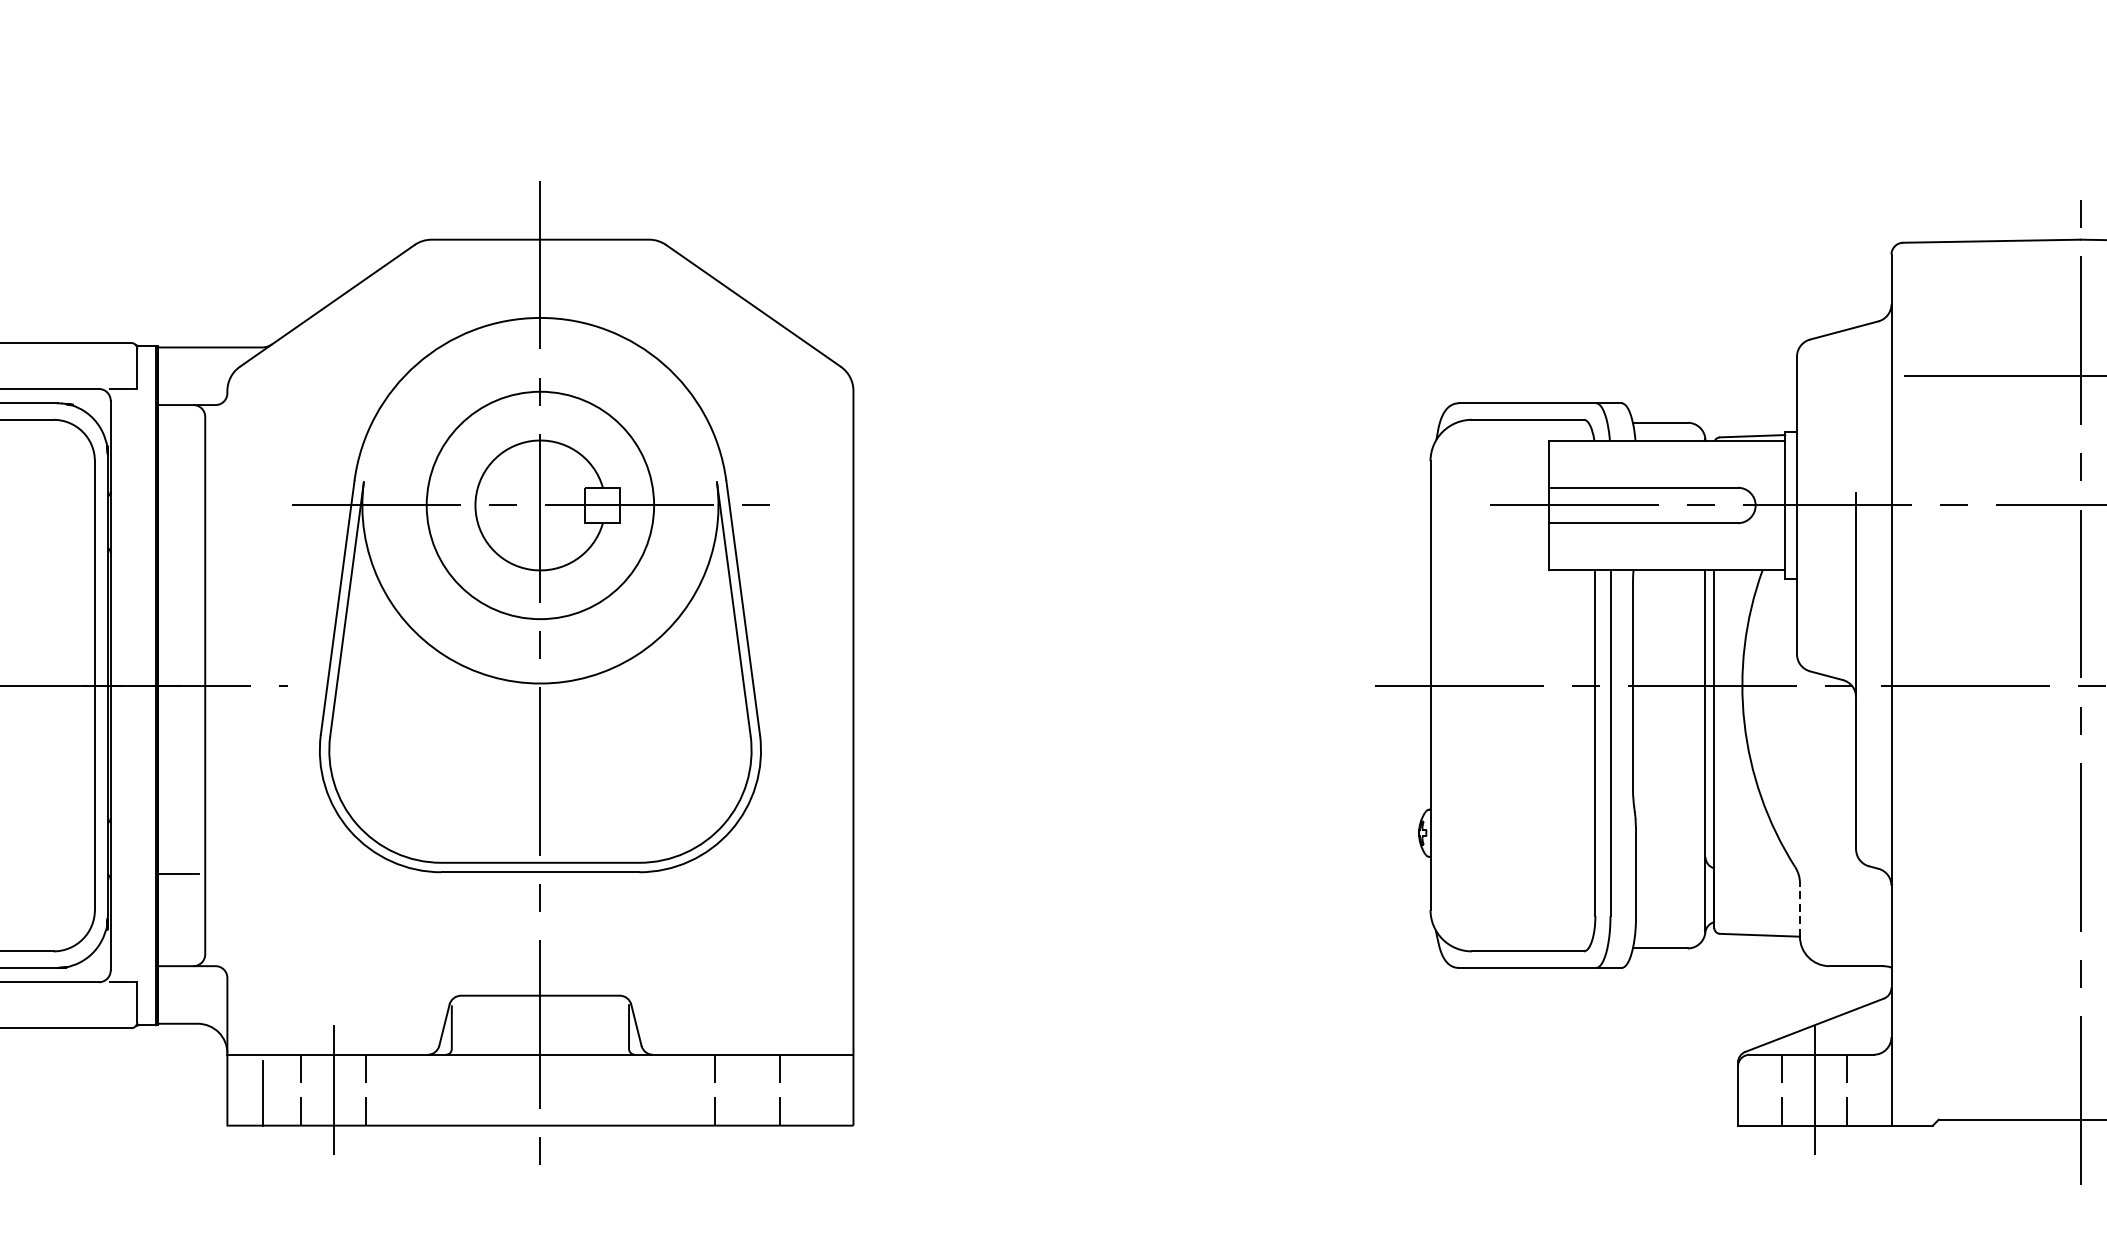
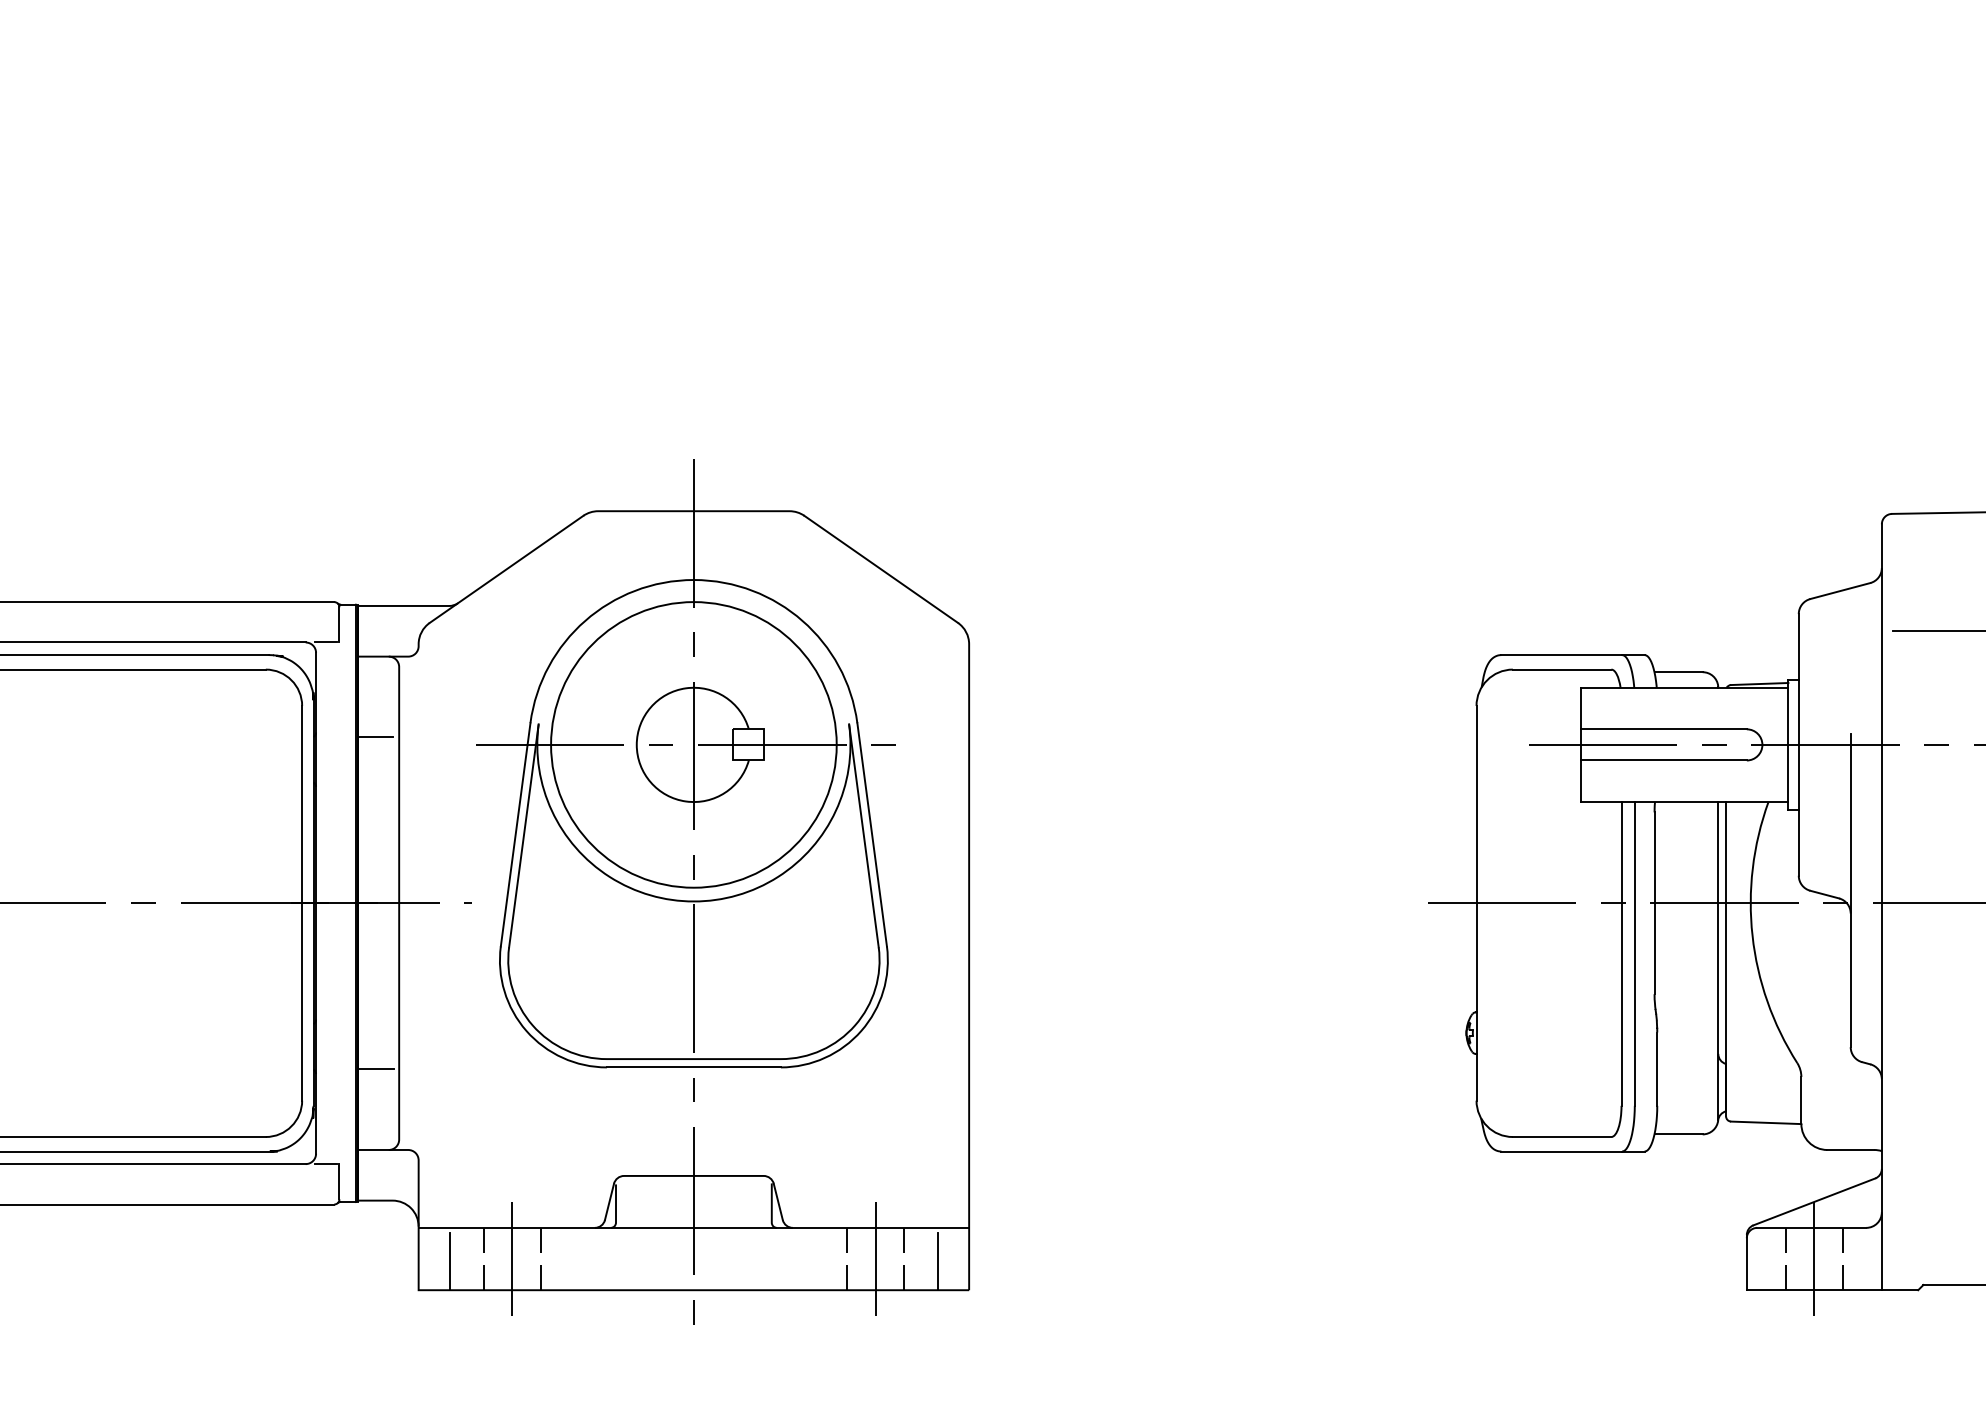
line: (178, 497) -> (375, 737), added
circle: (539, 505) -> (693, 744), size x1.43
line: (1800, 909) -> (1801, 1100), dashed -> solid
line: (746, 1089) -> (875, 1258), added
line: (817, 1092) -> (937, 1261), added

